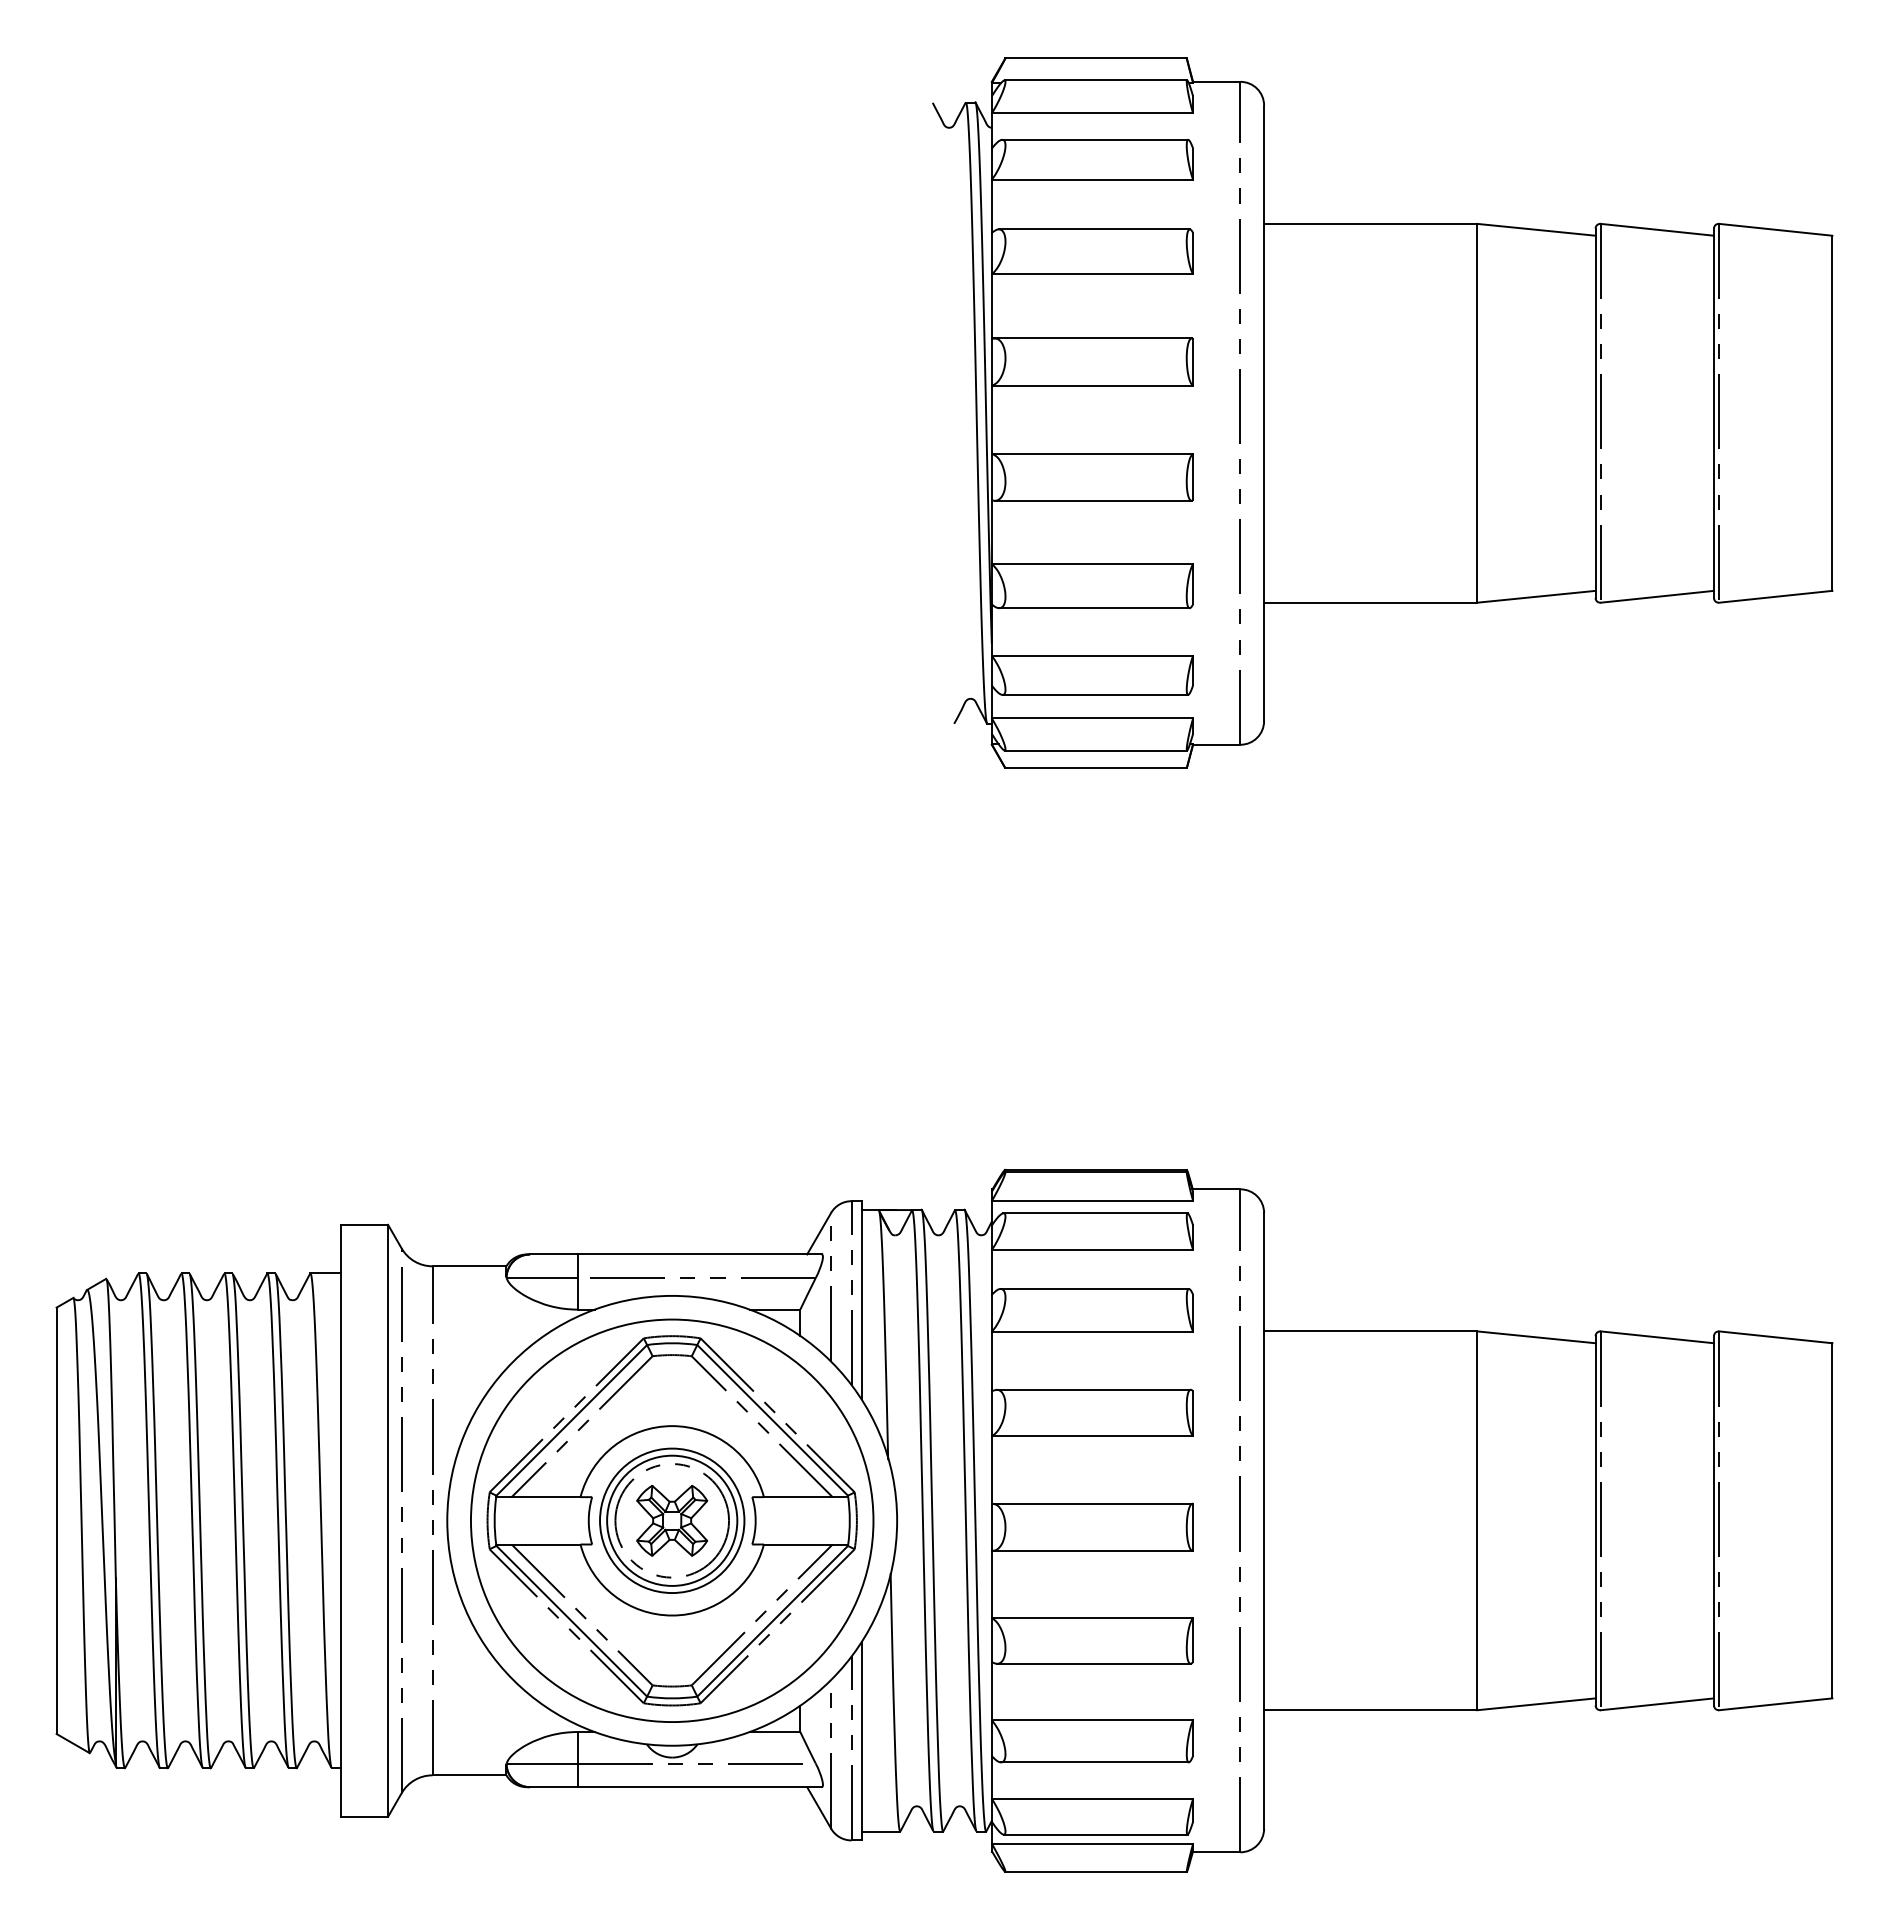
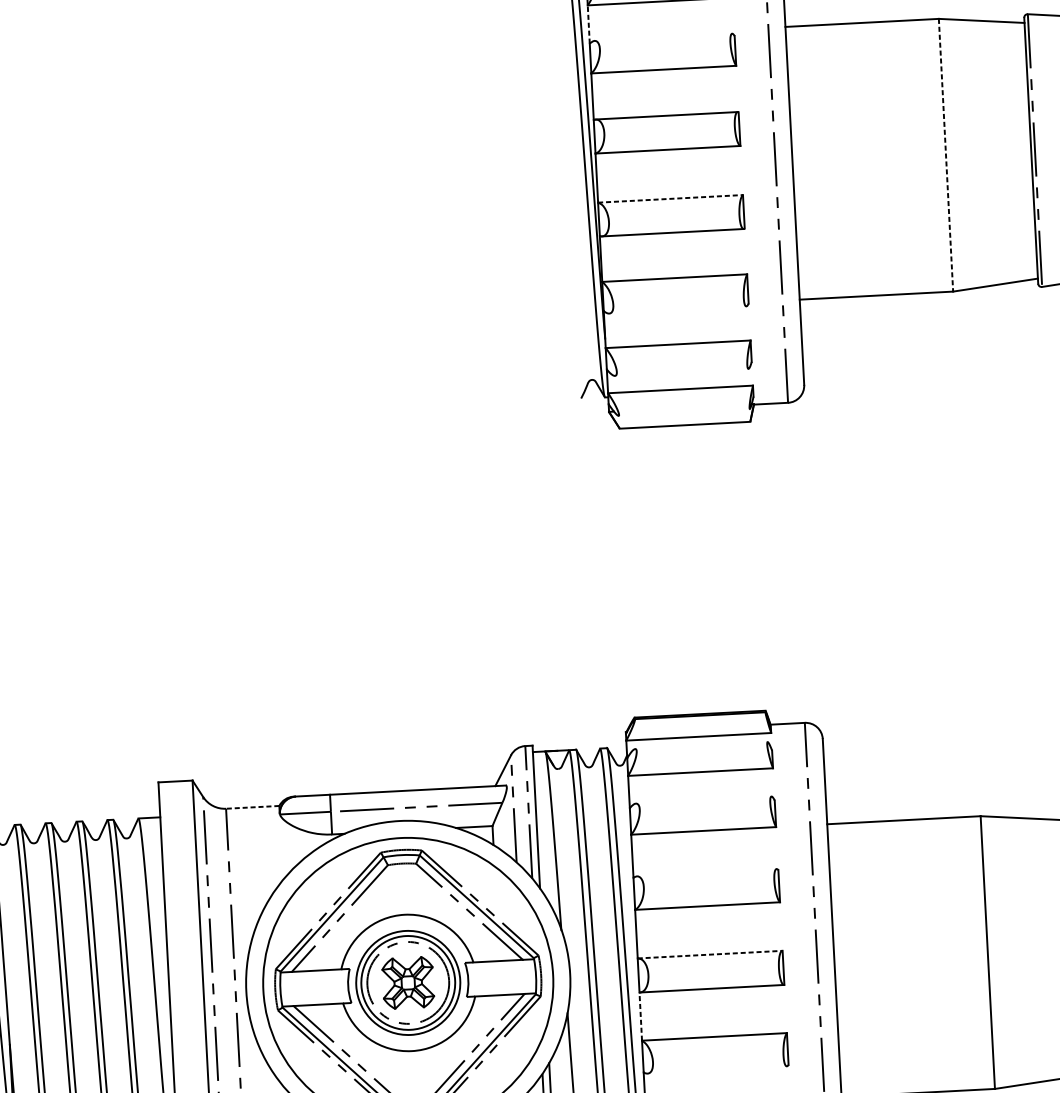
line: (991, 206) -> (588, 24), solid -> dashed
line: (1093, 229) -> (662, 37), removed
line: (1477, 413) -> (946, 155), solid -> dashed
line: (1092, 453) -> (670, 198), solid -> dashed
line: (1094, 608) -> (677, 310), removed
line: (1095, 694) -> (681, 372), removed
line: (1095, 750) -> (683, 412), removed
line: (1095, 1213) -> (701, 745), removed
line: (469, 1266) -> (252, 807), solid -> dashed
line: (1094, 1289) -> (703, 800), removed
line: (1093, 1389) -> (706, 872), removed
line: (1092, 1503) -> (710, 954), solid -> dashed
line: (991, 1584) -> (640, 1016), solid -> dashed
line: (1093, 1663) -> (716, 1069), removed

